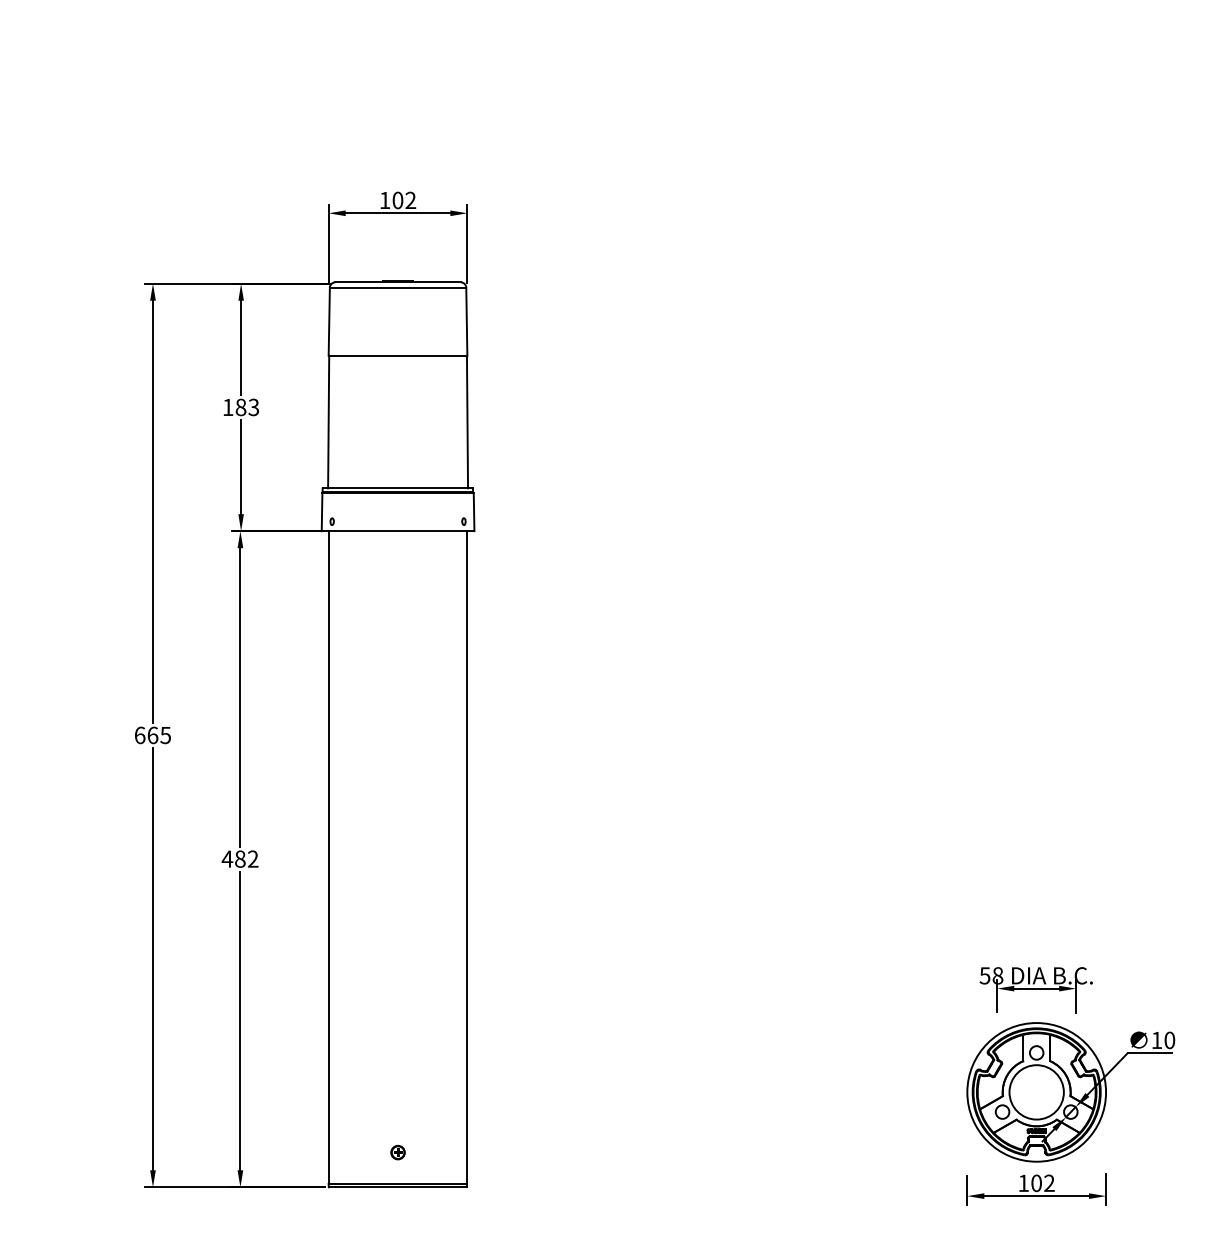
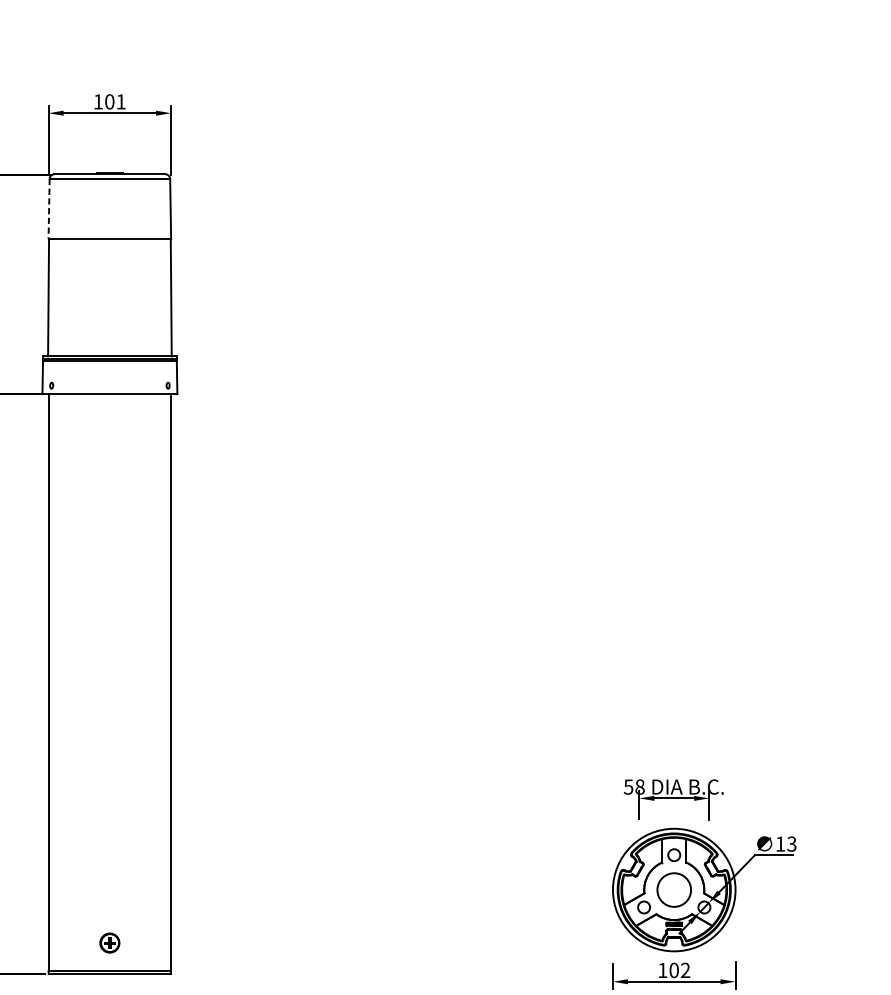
text: (410, 199) -> (120, 101), 102 -> 101
line: (329, 322) -> (49, 209), solid -> dashed
text: (1169, 1040) -> (791, 844), 10 -> 13
circle: (1036, 1092) -> (674, 890), size x0.7
part: (397, 1152) -> (109, 943), size x1.6

